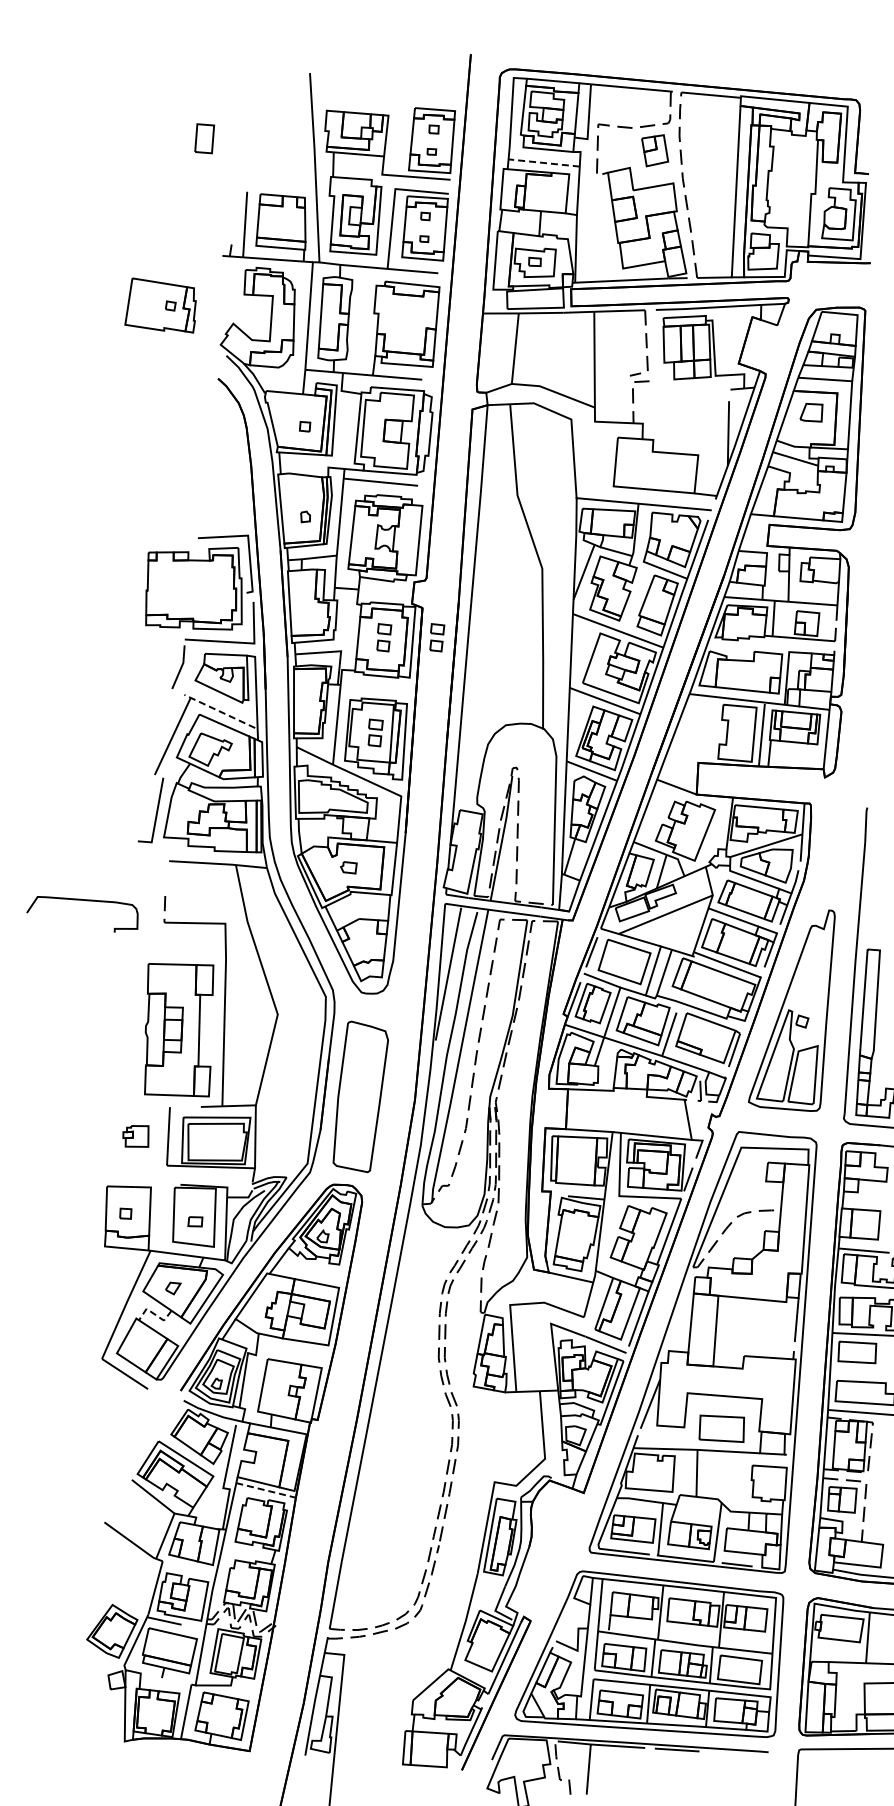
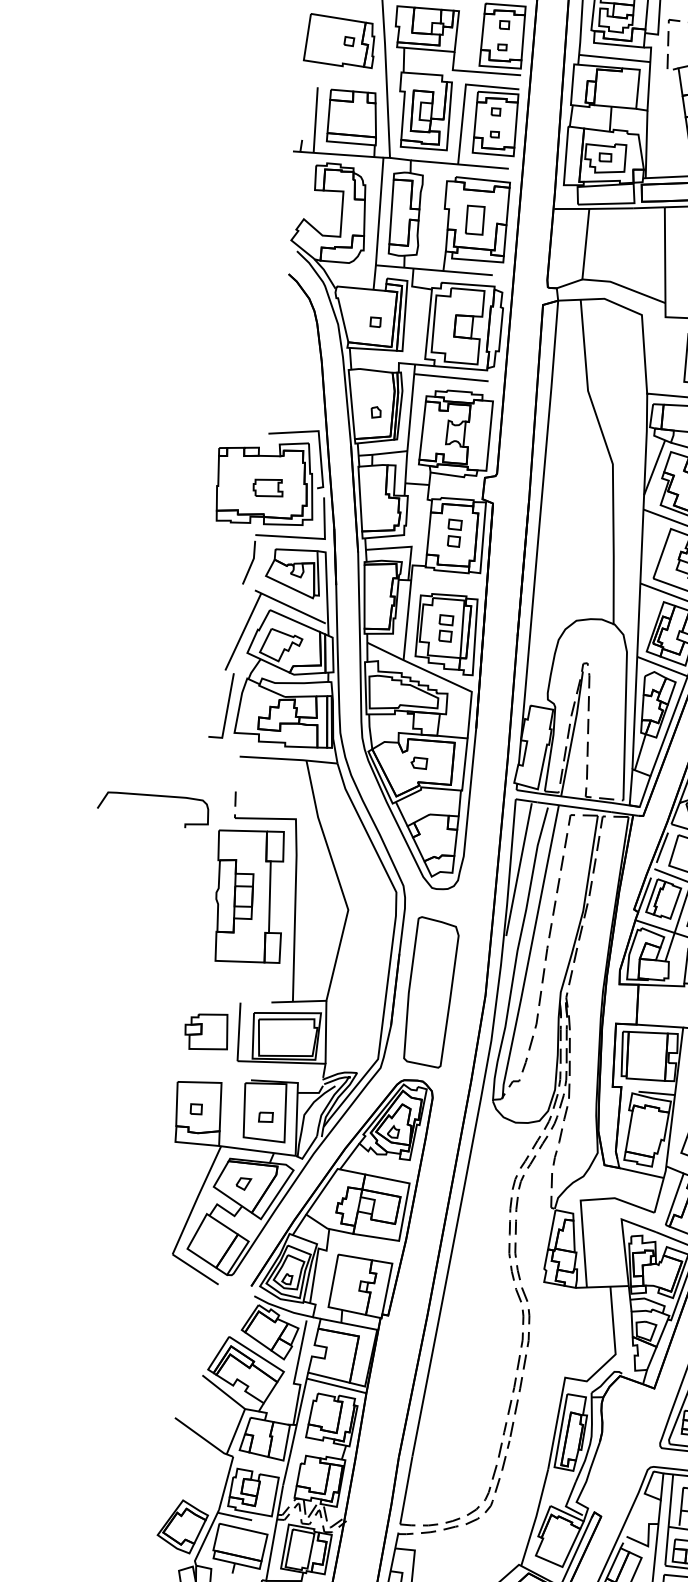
part: (204, 138) -> (475, 220), moved
line: (544, 163) -> (615, 59), dashed -> solid
part: (160, 305) -> (339, 41), moved
part: (197, 592) -> (268, 488), added
part: (437, 637) -> (508, 533), removed
line: (218, 710) -> (289, 606), dashed -> solid
part: (179, 1030) -> (250, 897), moved
part: (135, 1136) -> (206, 1032), size x1.67
line: (154, 1314) -> (225, 1210), dashed -> solid
line: (266, 1490) -> (337, 1386), dashed -> solid

